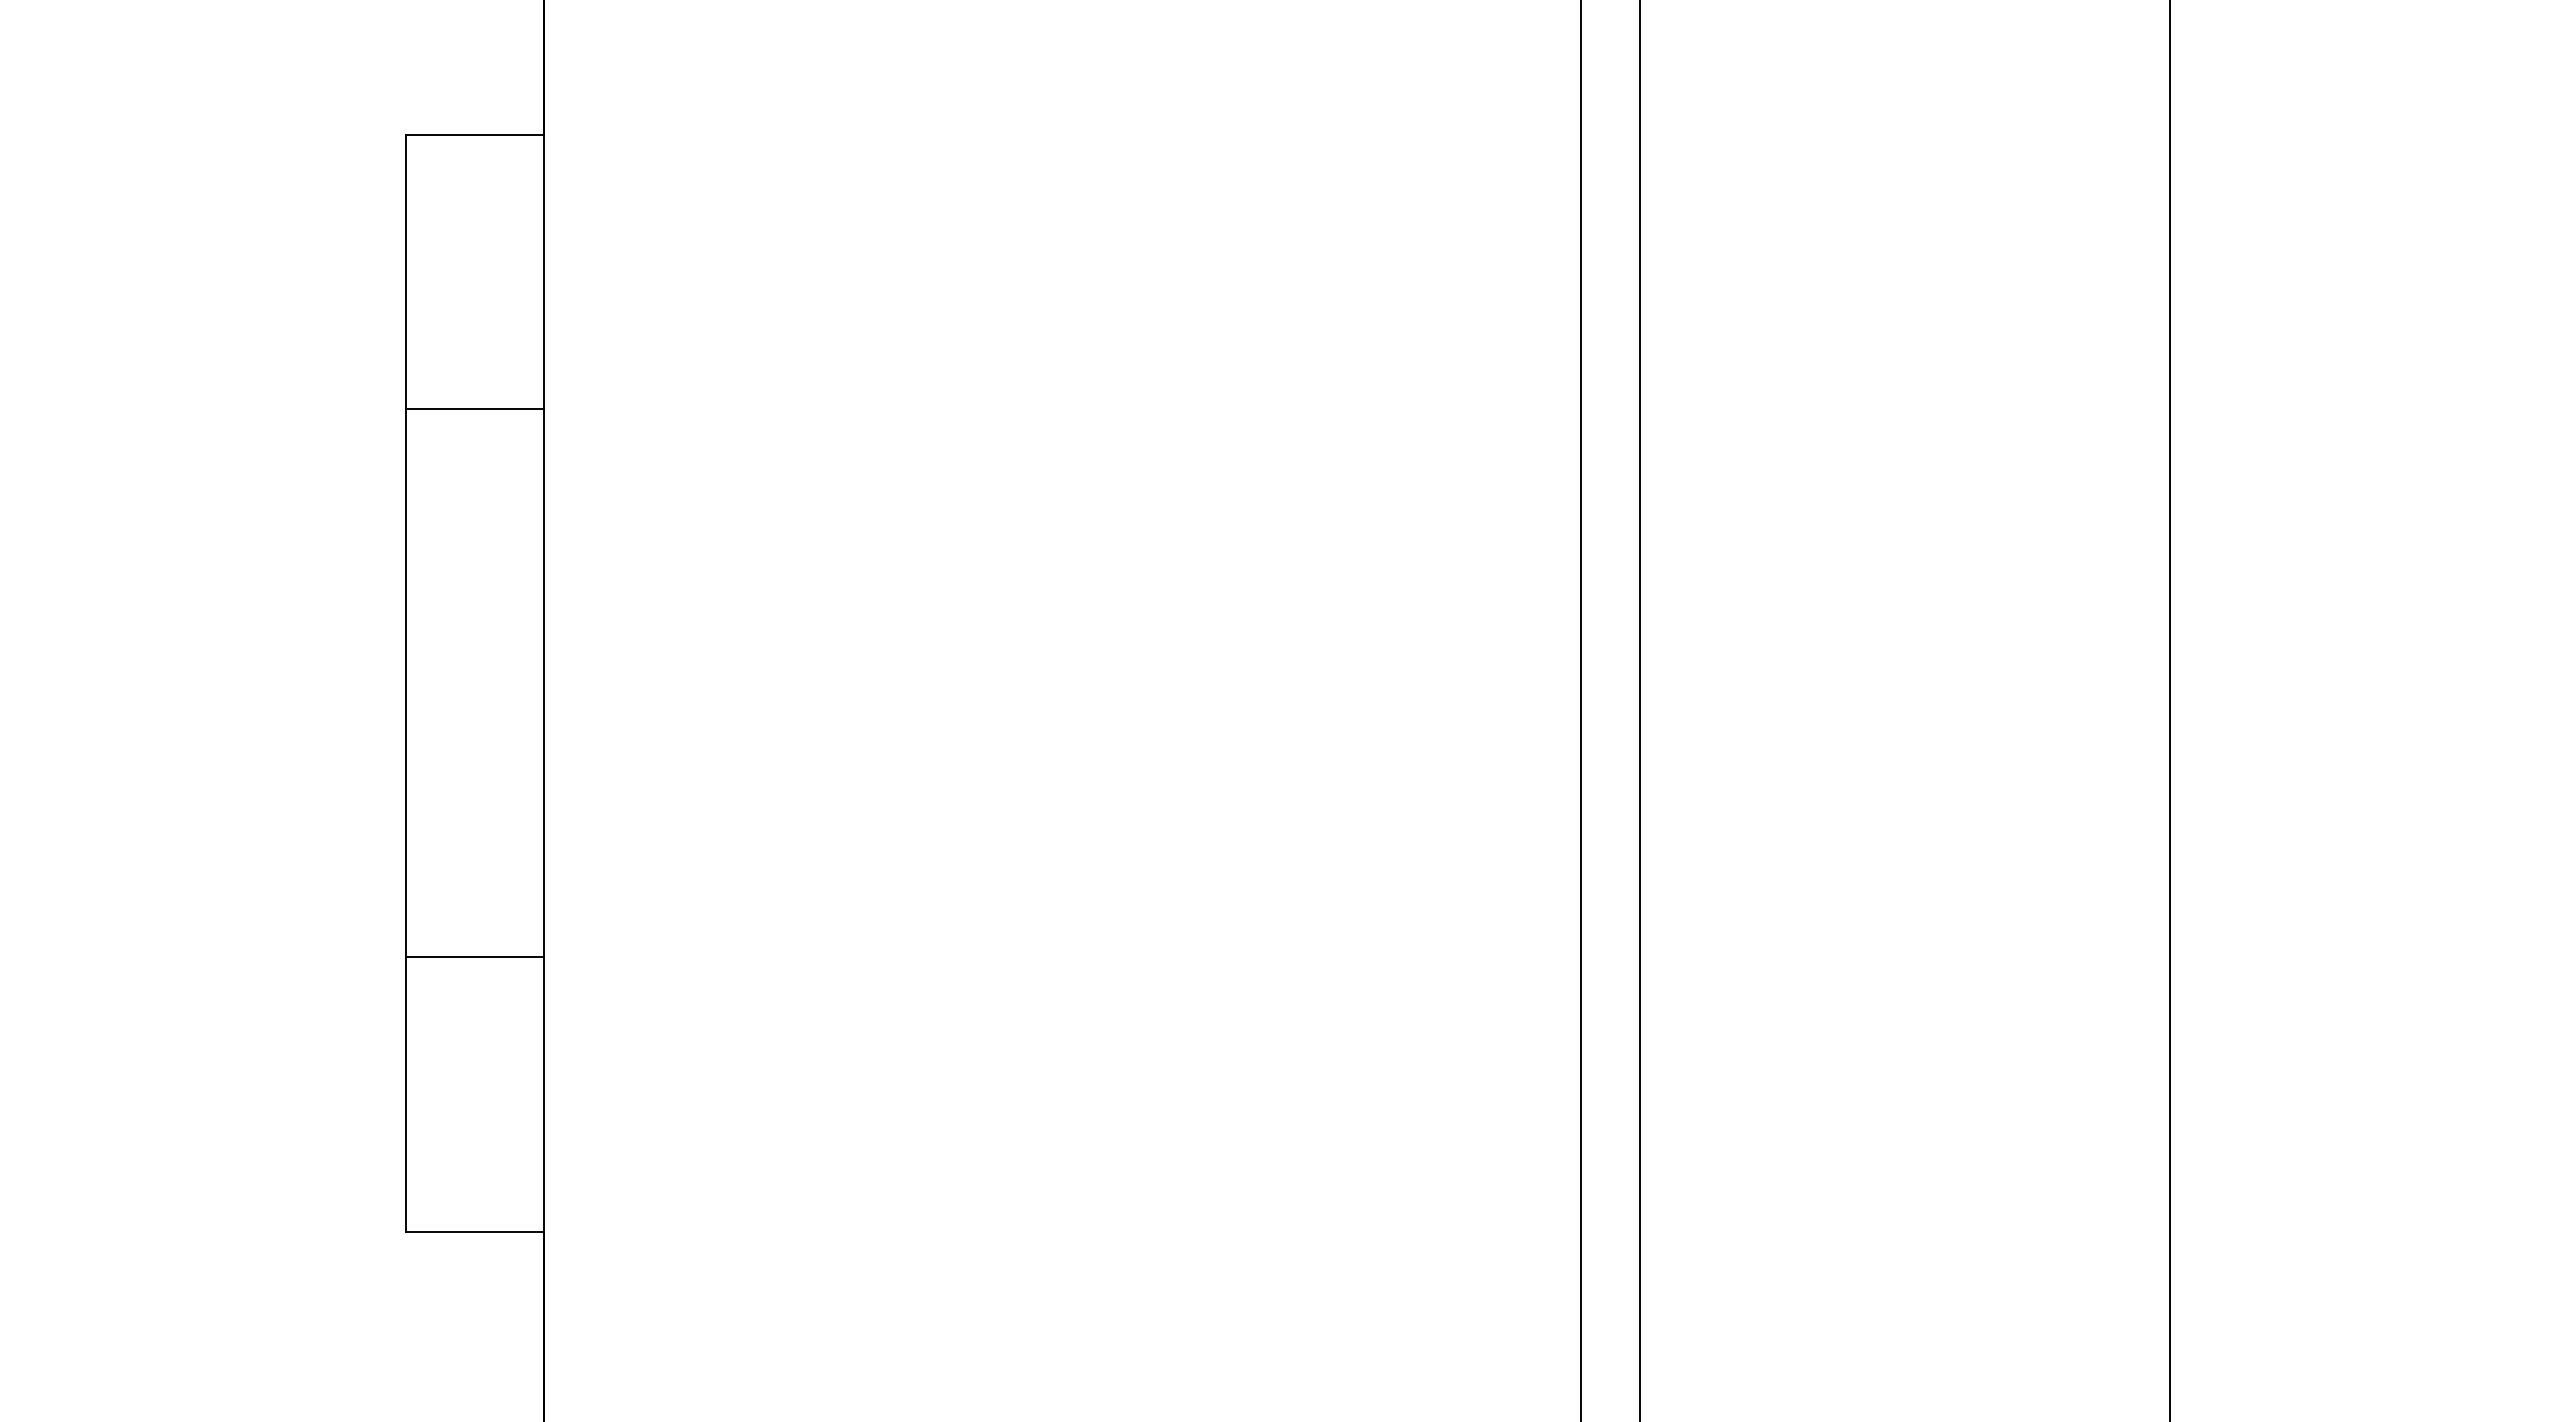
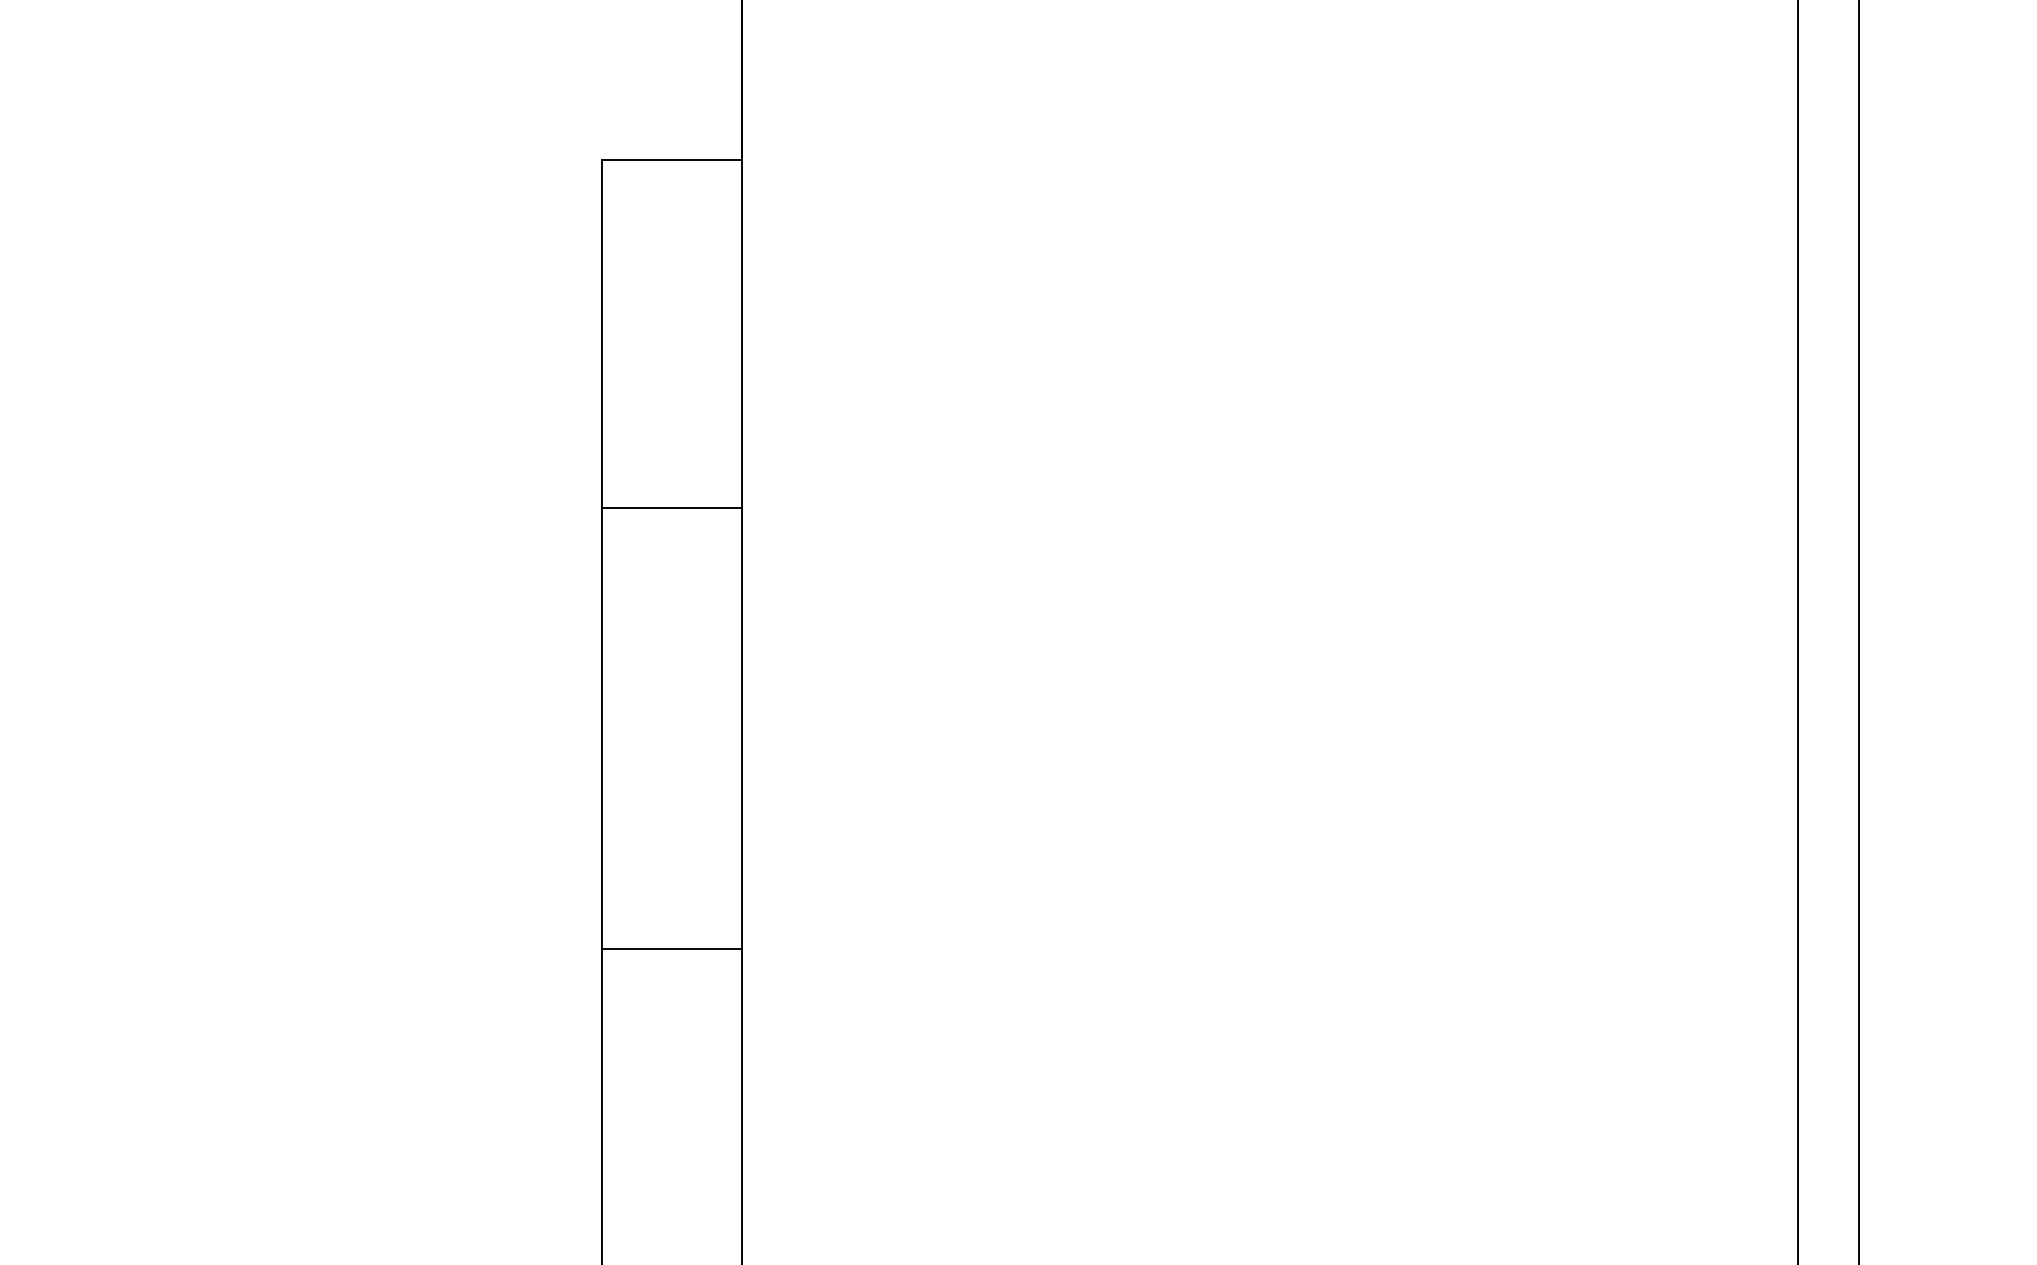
line: (474, 408) -> (671, 507), moved
line: (474, 957) -> (671, 949), moved

